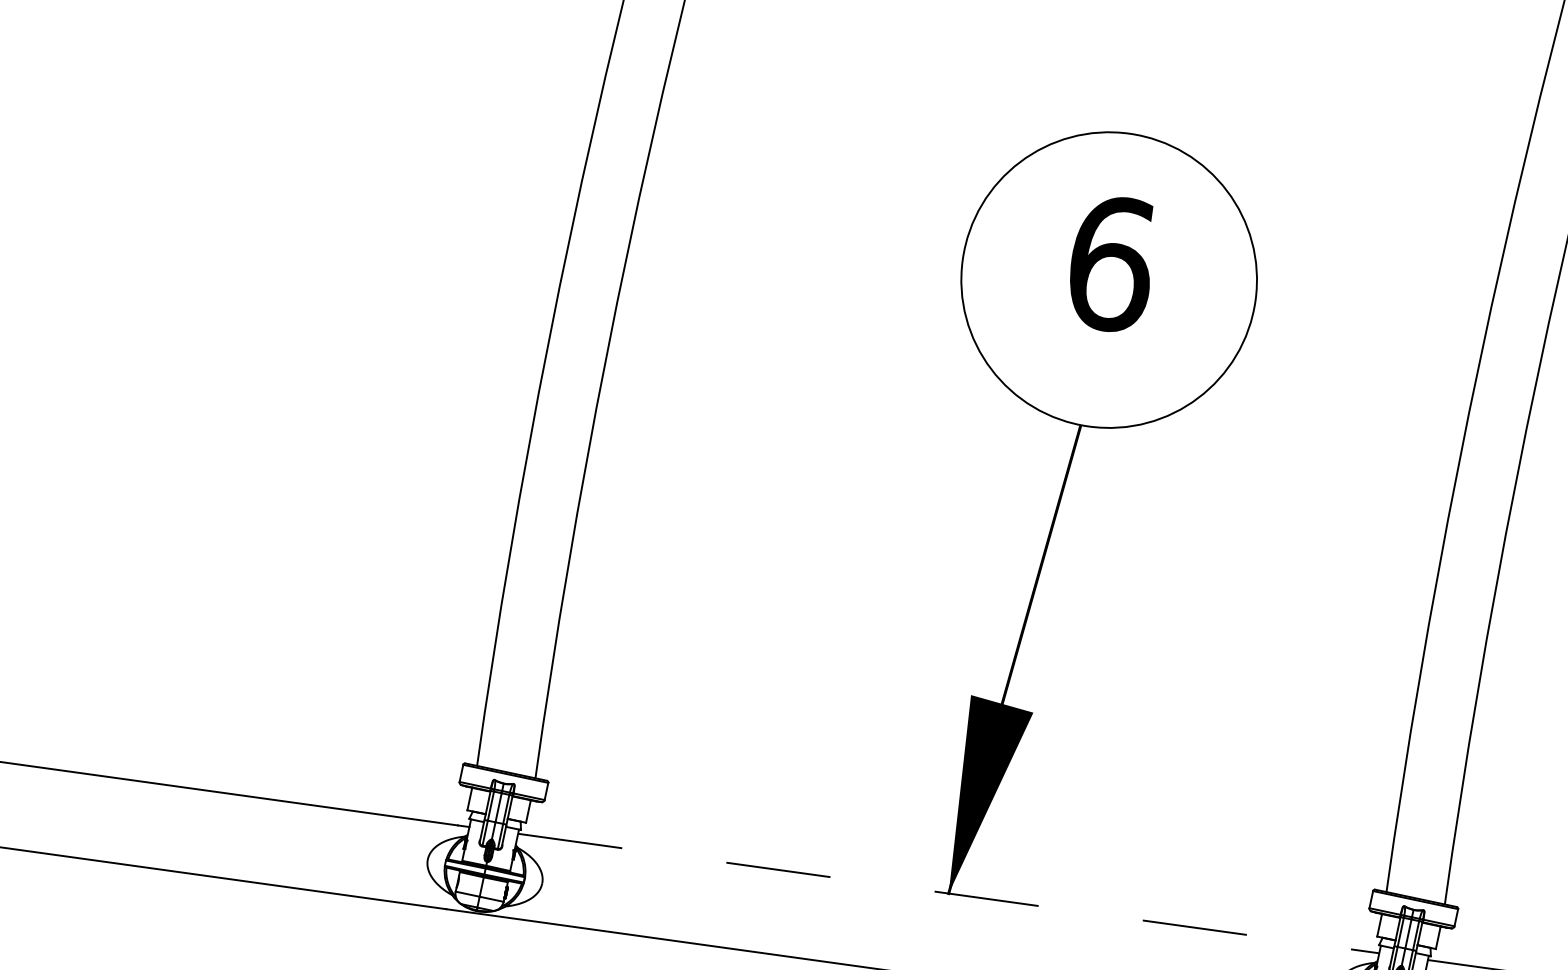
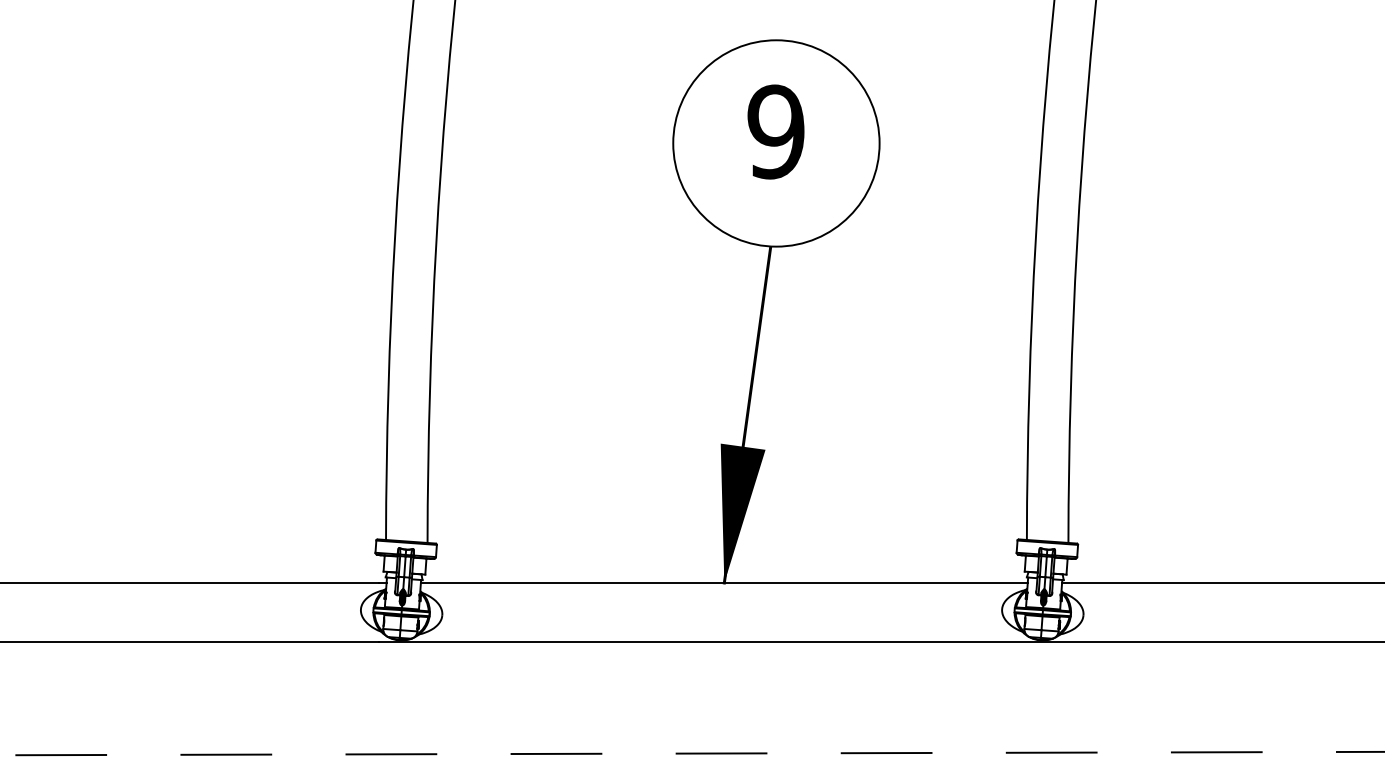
text: (1111, 263) -> (776, 131), 6 -> 9
line: (948, 894) -> (724, 583), dashed -> solid

